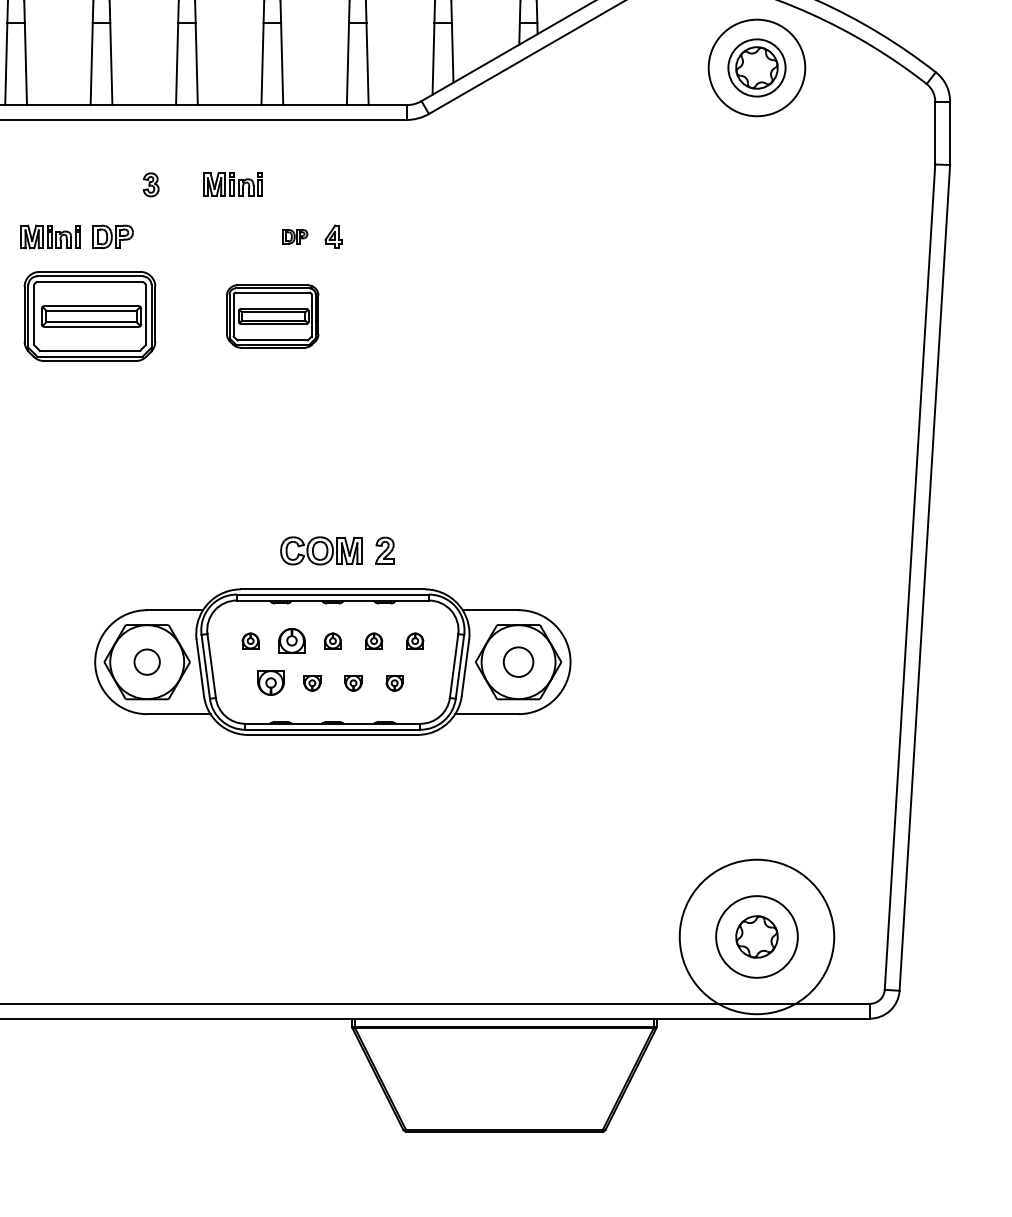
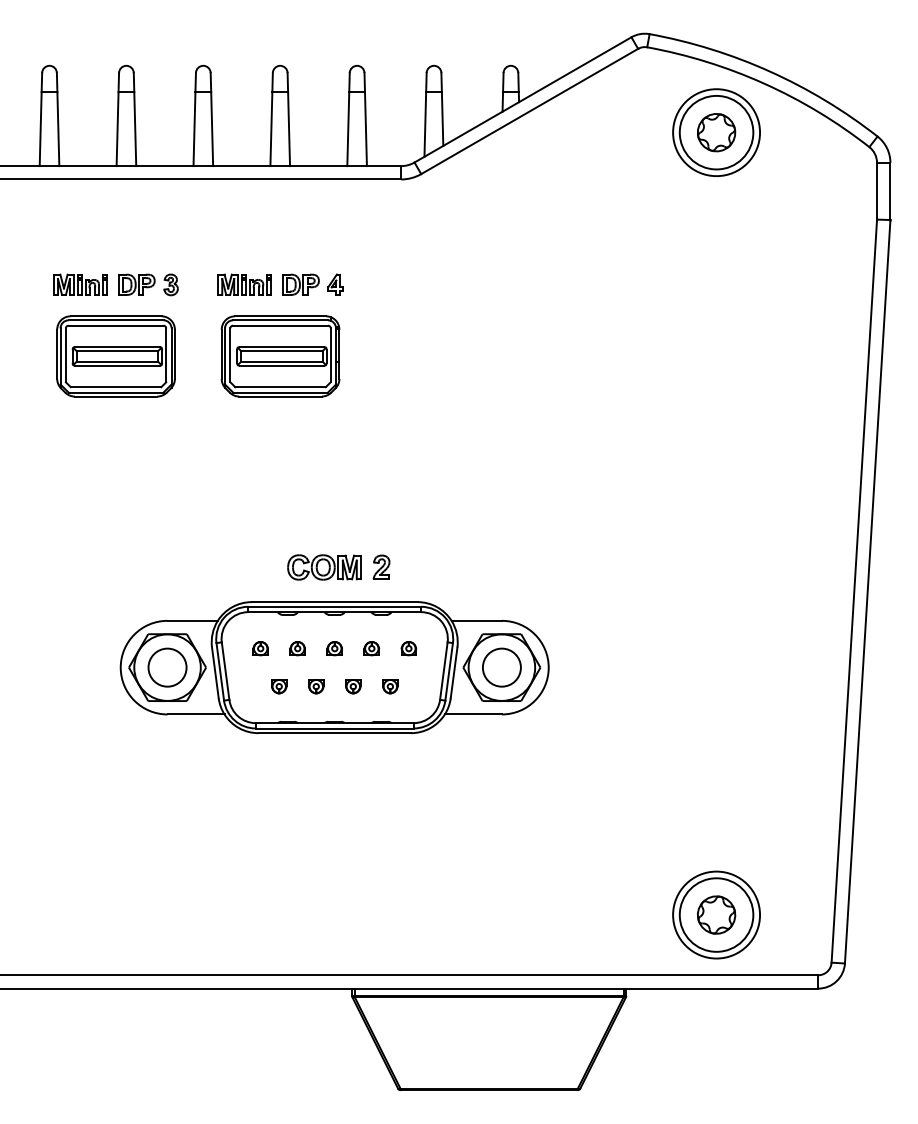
circle: (756, 67) -> (716, 132), size x1.43
part: (150, 184) -> (170, 284), moved
part: (232, 184) -> (244, 284), moved
part: (294, 236) -> (300, 284), size x1.67
part: (272, 316) -> (280, 356), size x1.43
part: (291, 640) -> (297, 648), size x0.62
circle: (147, 662) -> (167, 667), size x1.67
circle: (518, 662) -> (501, 667), size x1.43
part: (271, 683) -> (279, 686), size x0.62
circle: (756, 936) -> (716, 914), size x0.62

